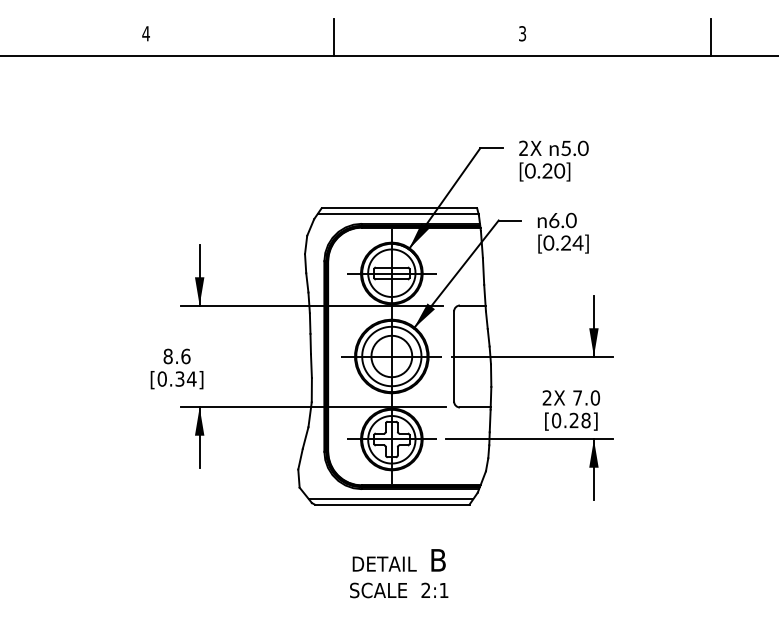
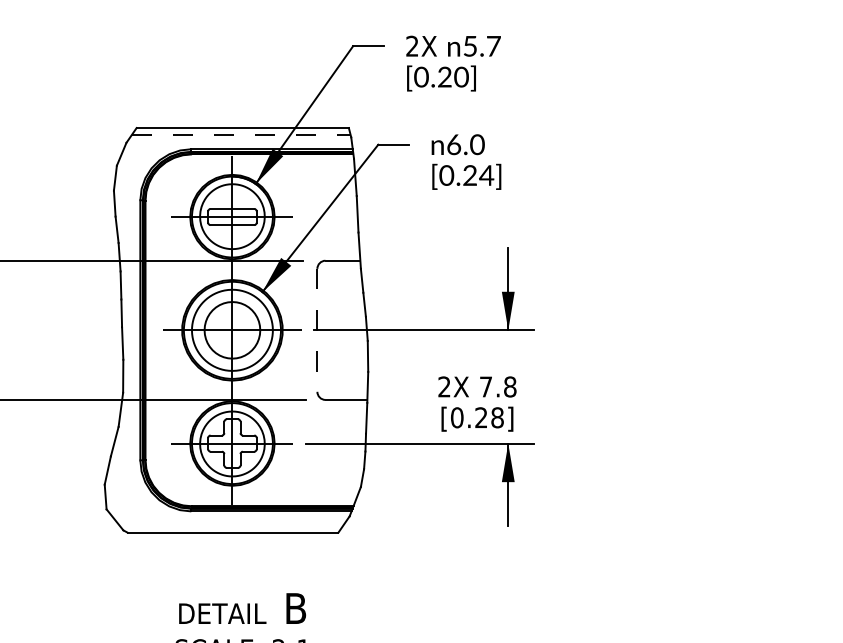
text: (582, 147) -> (492, 45), 5.0 -> 5.7
line: (398, 213) -> (241, 135), solid -> dashed
line: (454, 357) -> (317, 331), solid -> dashed
text: (595, 397) -> (510, 386), 7.0 -> 7.8
line: (390, 499) -> (230, 525), removed

